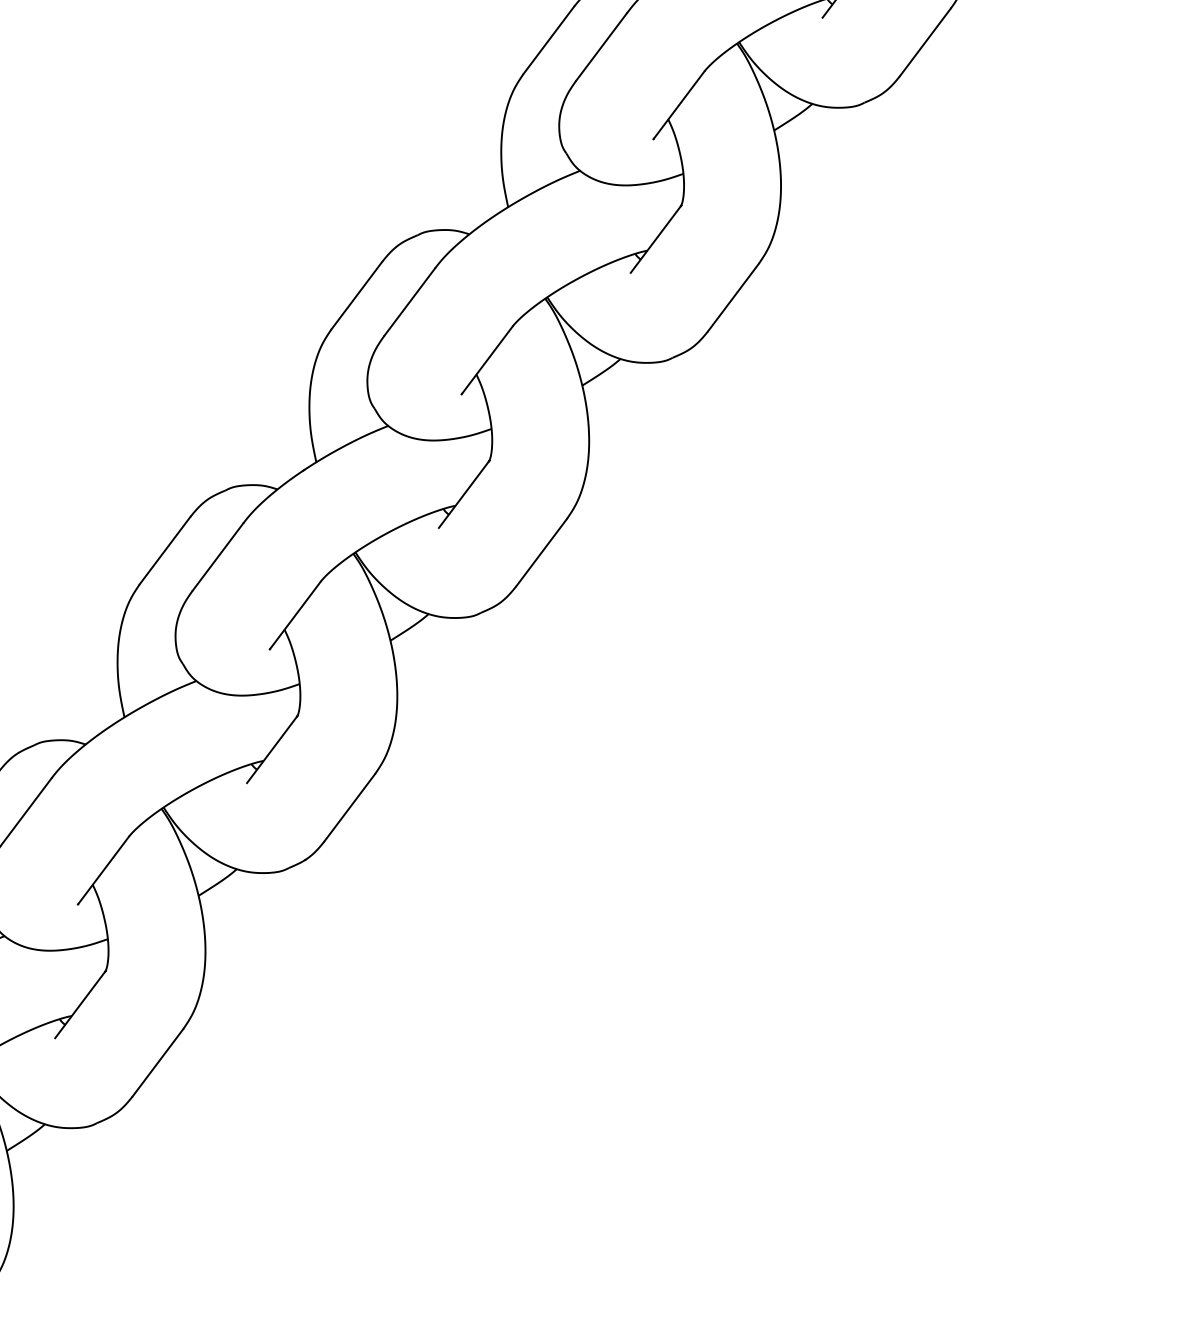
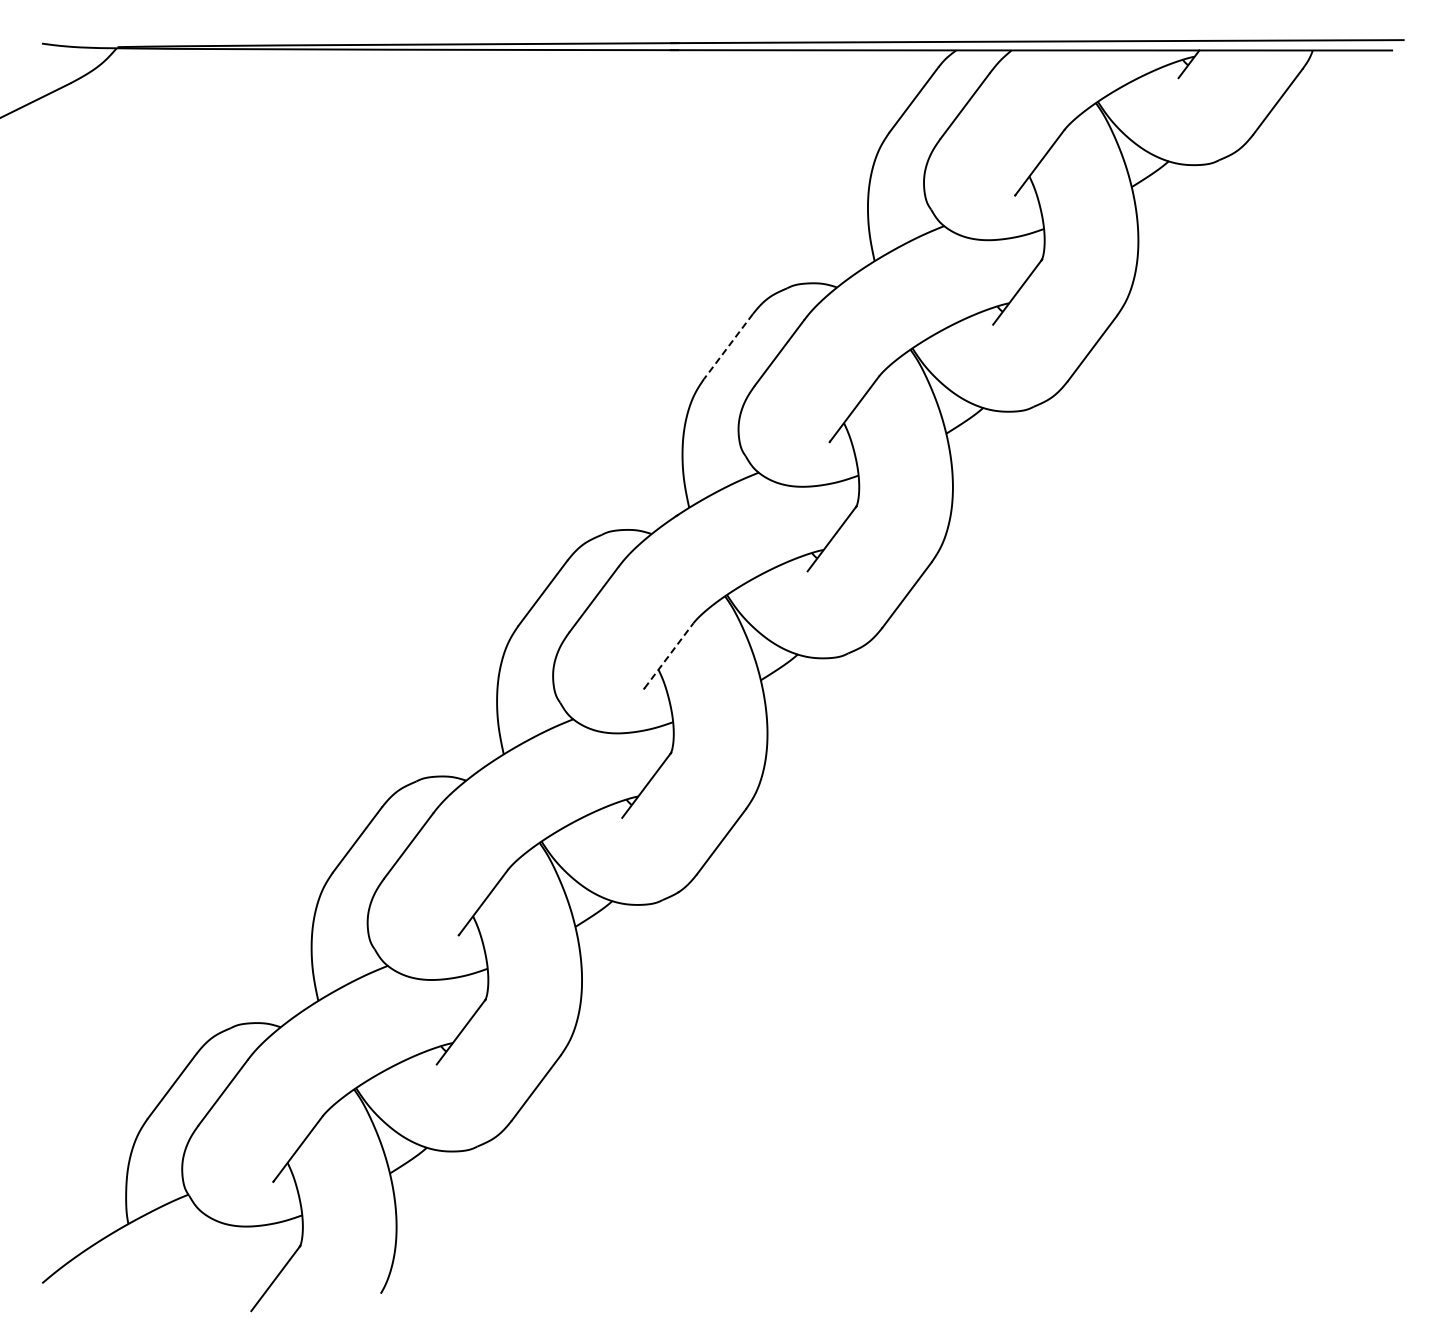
line: (356, 295) -> (728, 346), solid -> dashed
line: (294, 615) -> (668, 655), solid -> dashed

